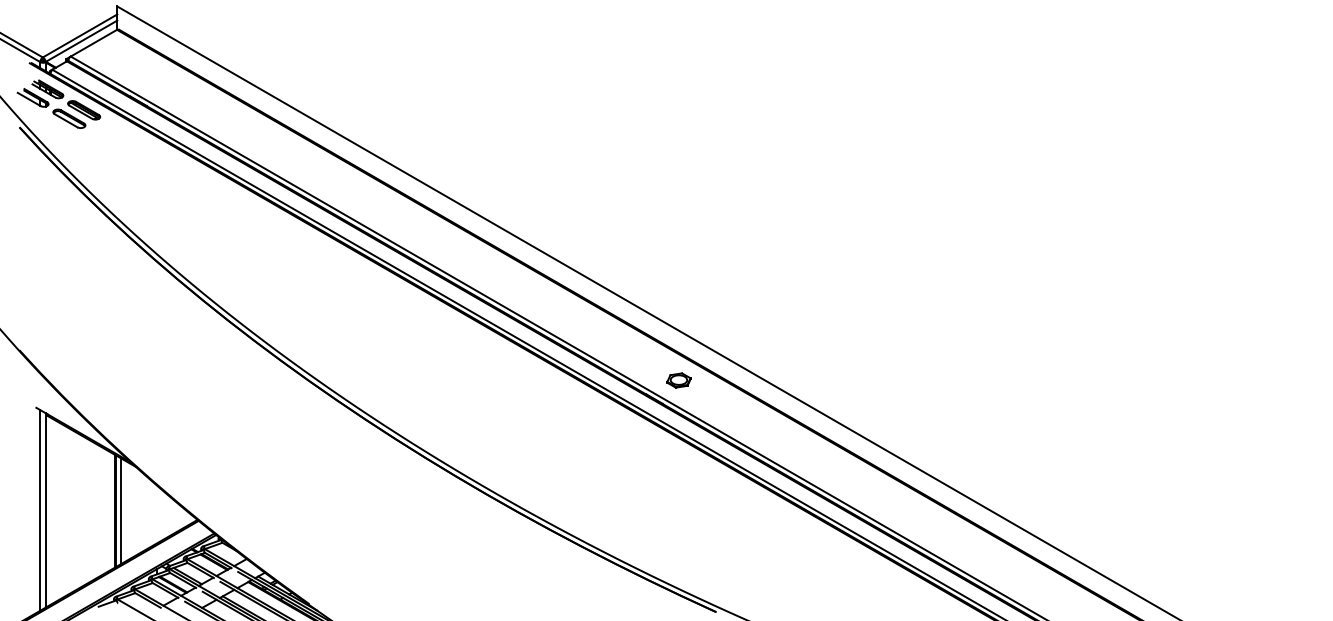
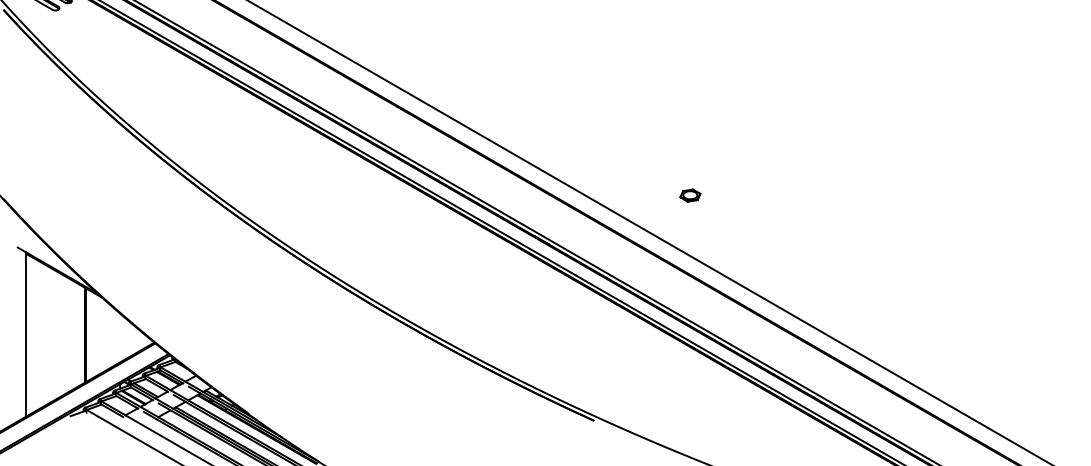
part: (678, 380) -> (689, 195), moved
line: (40, 510) -> (21, 334), removed
line: (121, 510) -> (89, 334), removed

